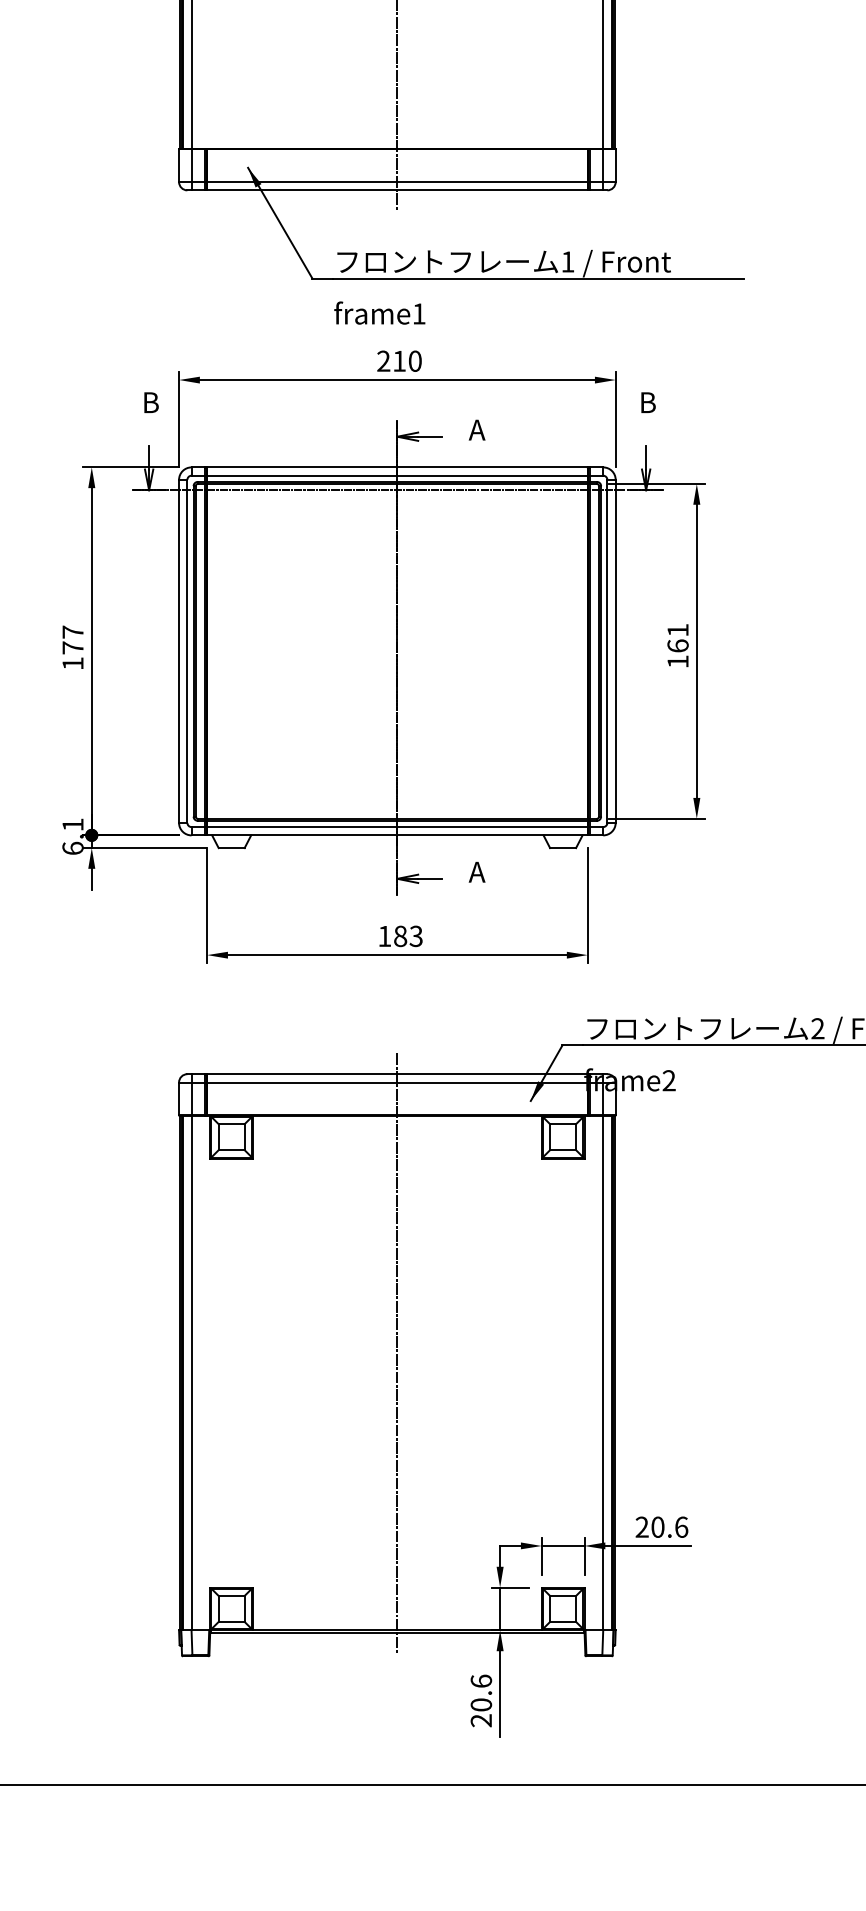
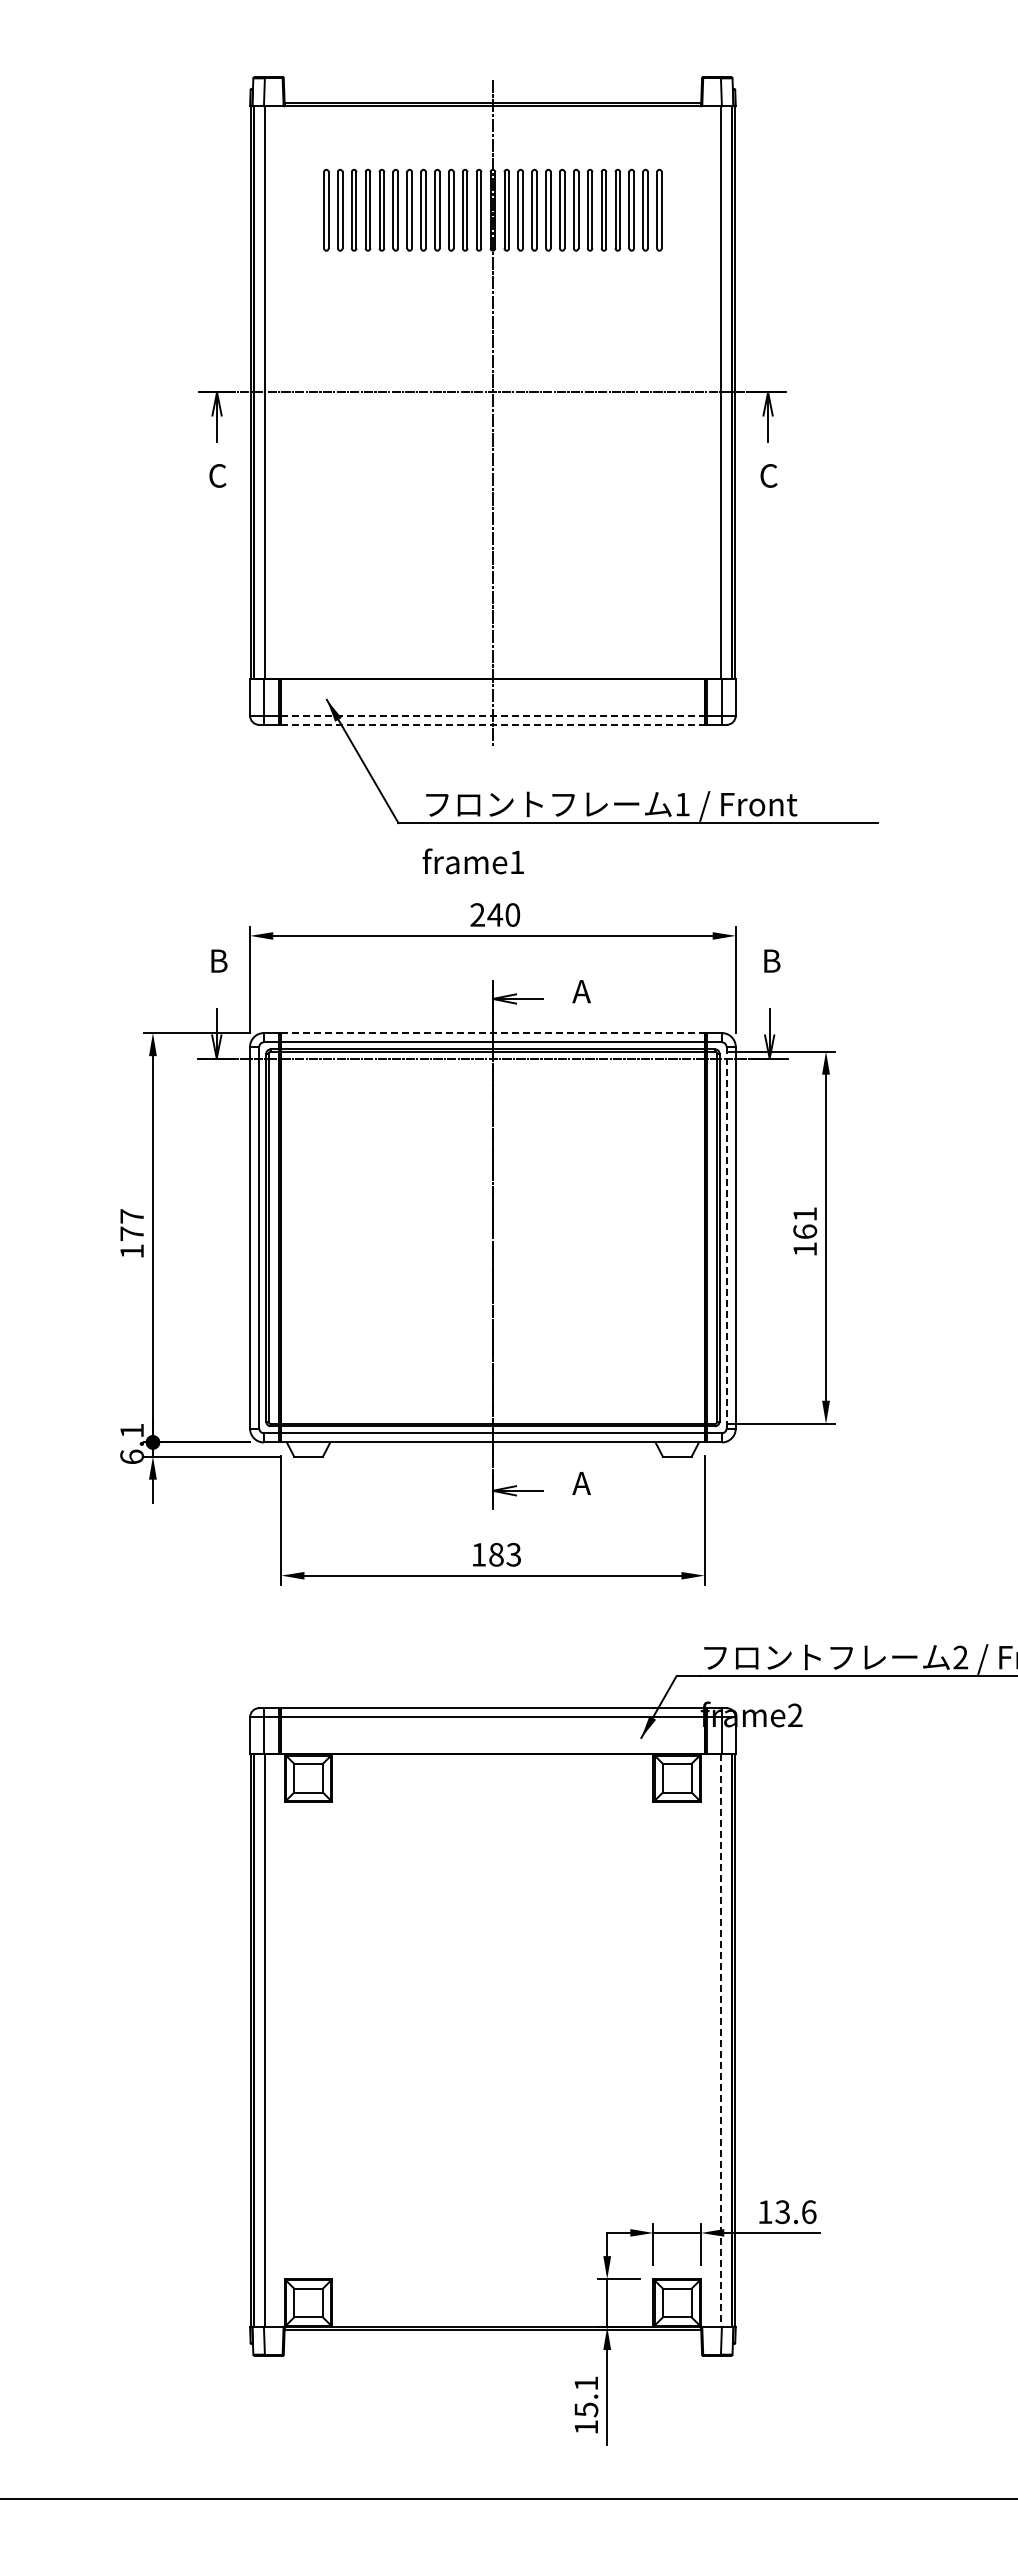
line: (396, 181) -> (492, 715), solid -> dashed
line: (396, 190) -> (492, 724), solid -> dashed
text: (399, 360) -> (495, 914), 210 -> 240
line: (396, 467) -> (492, 1033), solid -> dashed
line: (607, 651) -> (726, 1237), solid -> dashed
line: (396, 1353) -> (492, 2018), removed
line: (602, 1373) -> (721, 2041), solid -> dashed
text: (650, 1527) -> (774, 2212), 20.6 -> 13.6
text: (481, 1701) -> (586, 2405), 20.6 -> 15.1

